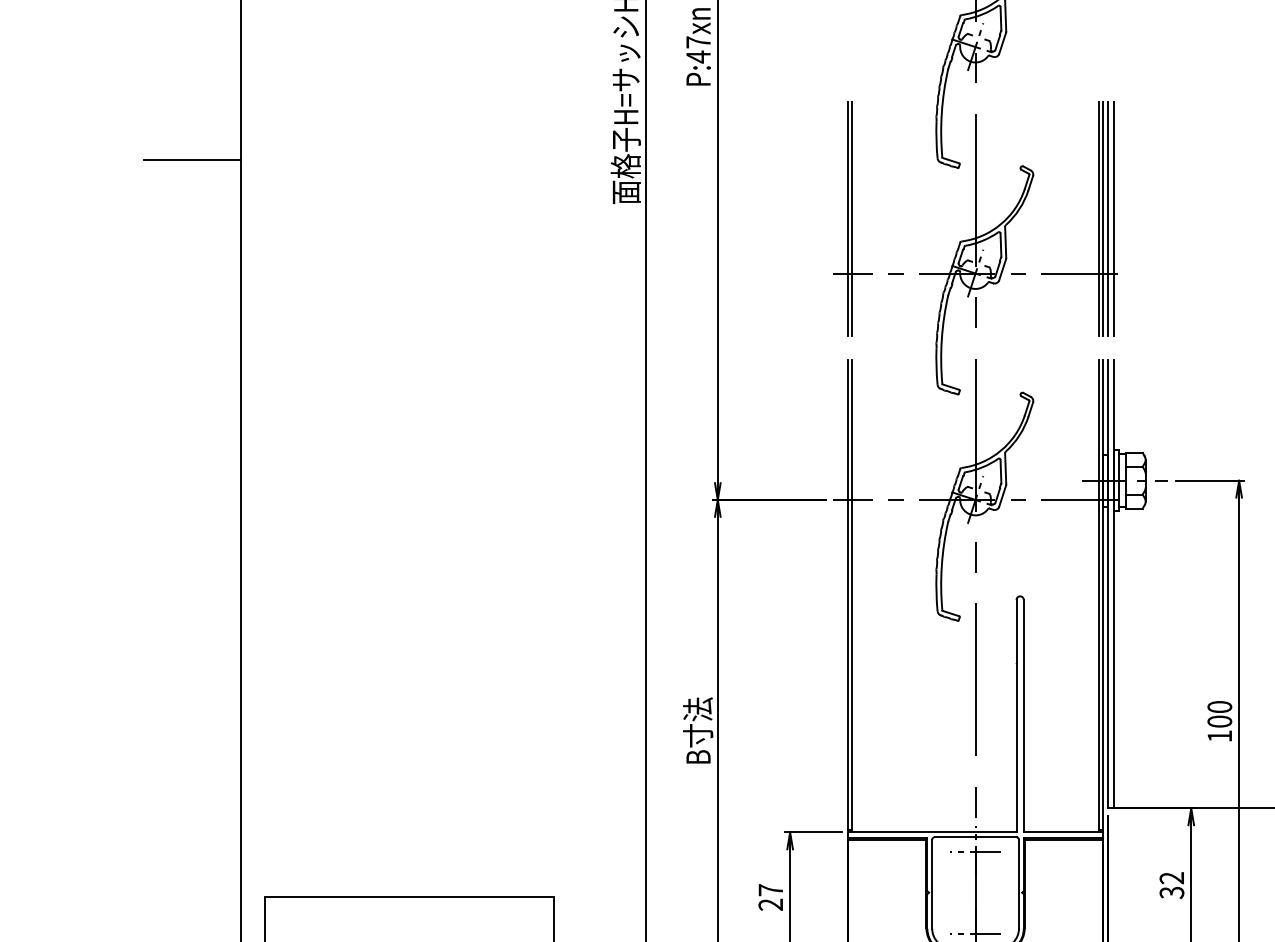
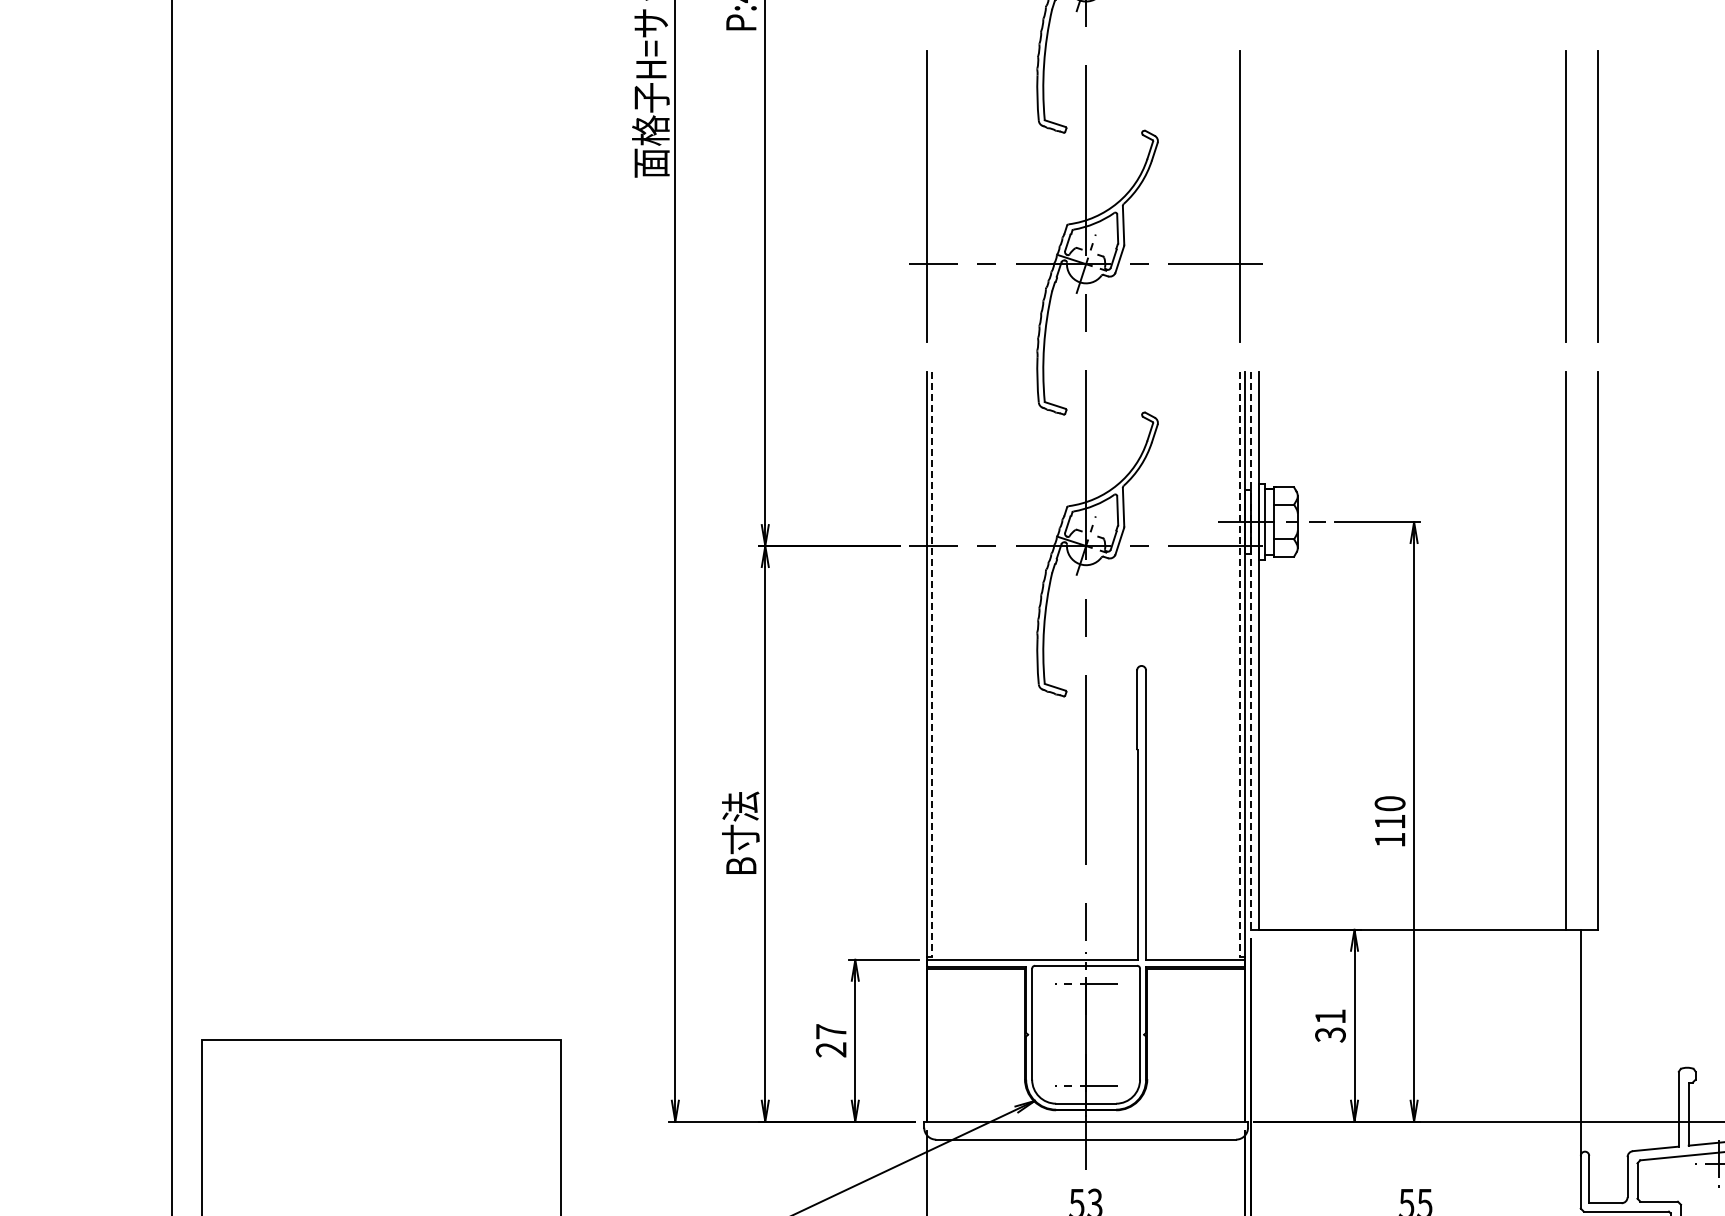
line: (192, 159) -> (111, 122), removed
line: (852, 219) -> (932, 196), removed
line: (1103, 219) -> (1245, 196), removed
line: (1108, 219) -> (1251, 196), removed
line: (1114, 219) -> (1258, 196), removed
line: (1108, 583) -> (1251, 650), solid -> dashed
line: (852, 595) -> (932, 664), solid -> dashed
line: (1099, 595) -> (1240, 664), solid -> dashed
text: (1219, 721) -> (1389, 821), 100 -> 110
text: (1171, 878) -> (1330, 1016), 32 -> 31

